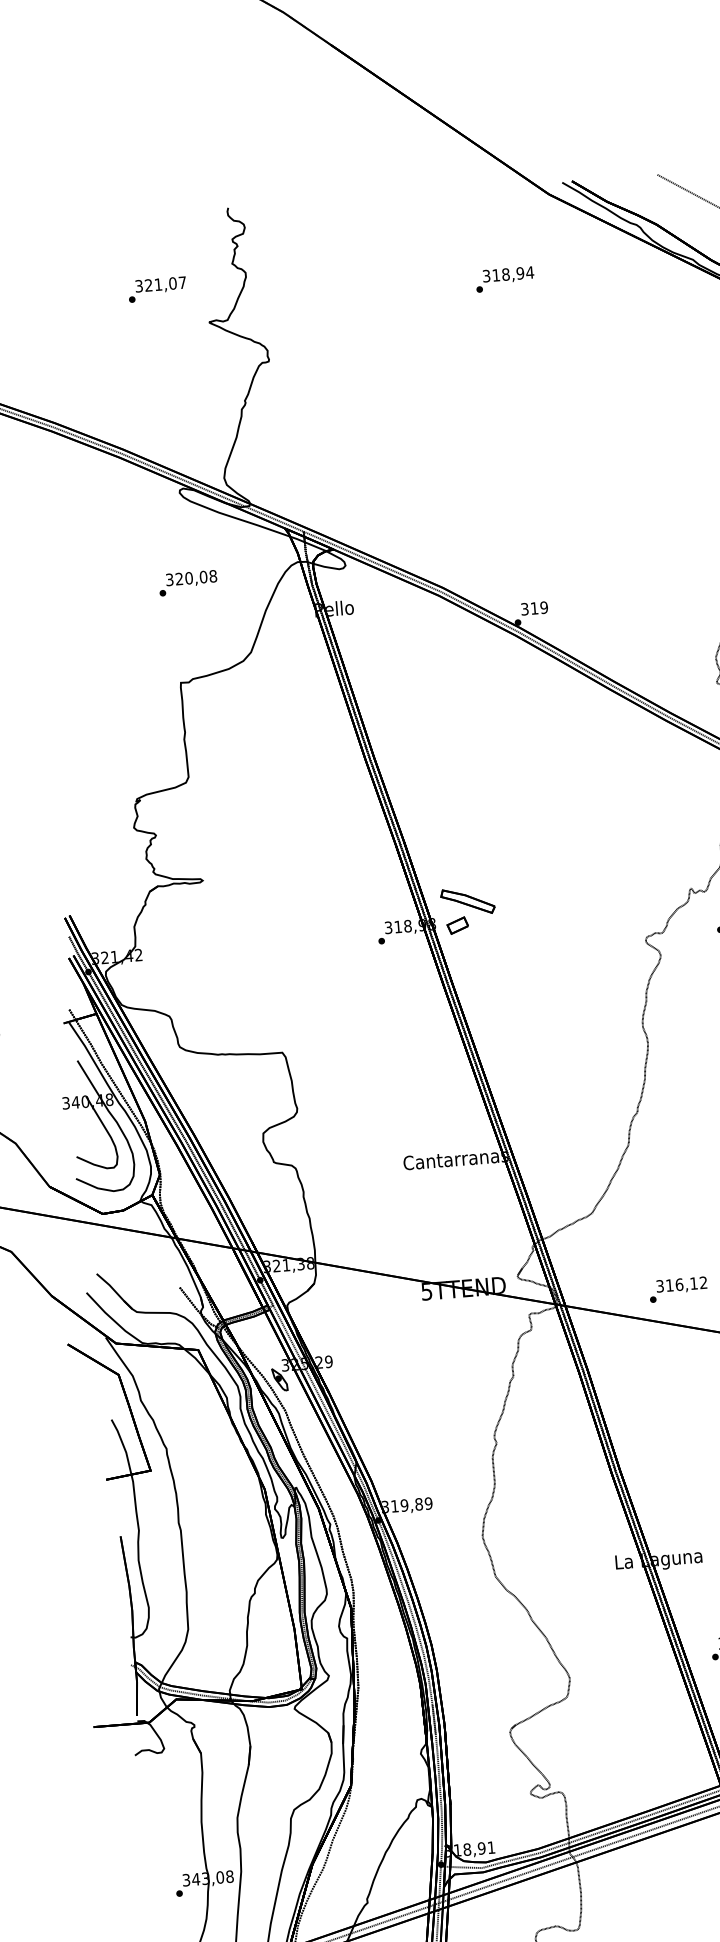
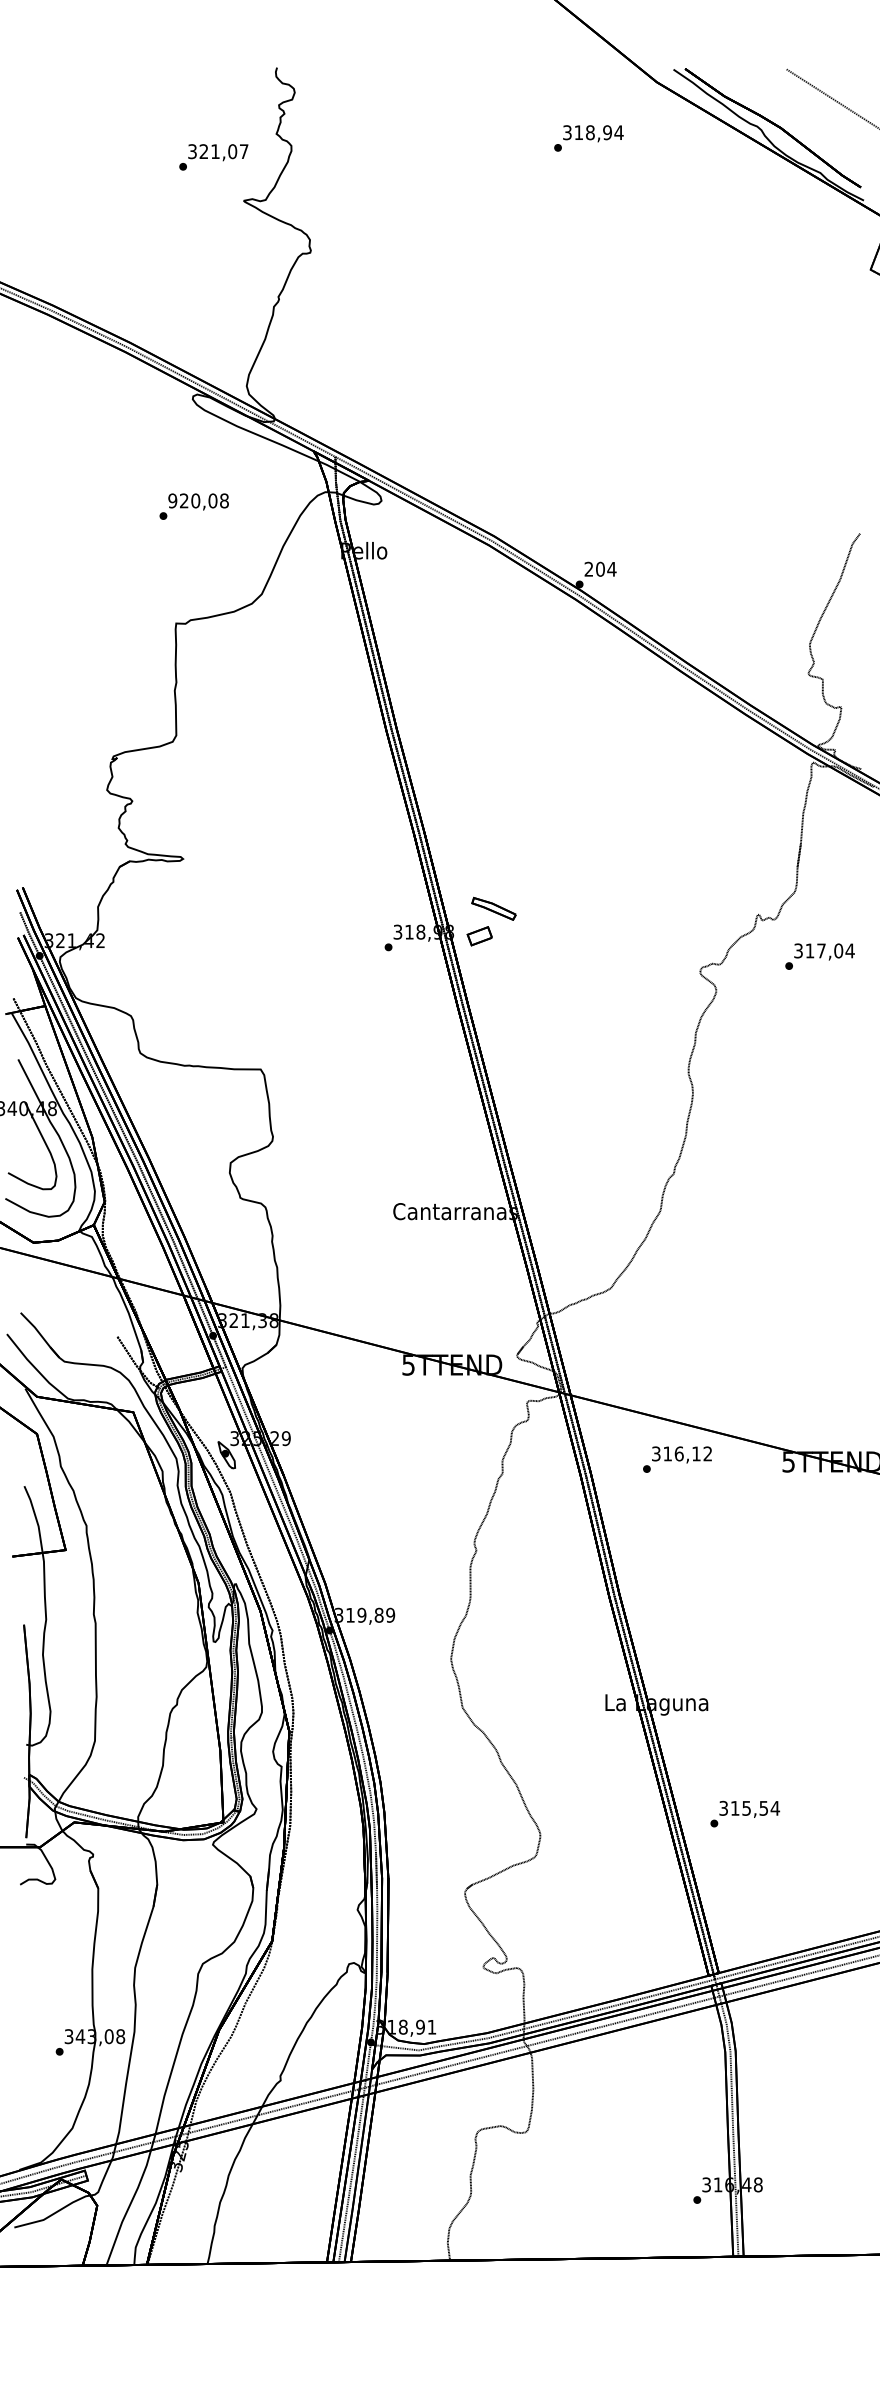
text: (504, 279) -> (588, 138), moved
text: (157, 289) -> (213, 157), moved
text: (169, 579) -> (172, 500), 320,08 -> 920,08
text: (534, 607) -> (600, 568), 319 -> 204
part: (467, 901) -> (493, 908), size x0.7
text: (678, 1289) -> (677, 1459), moved

